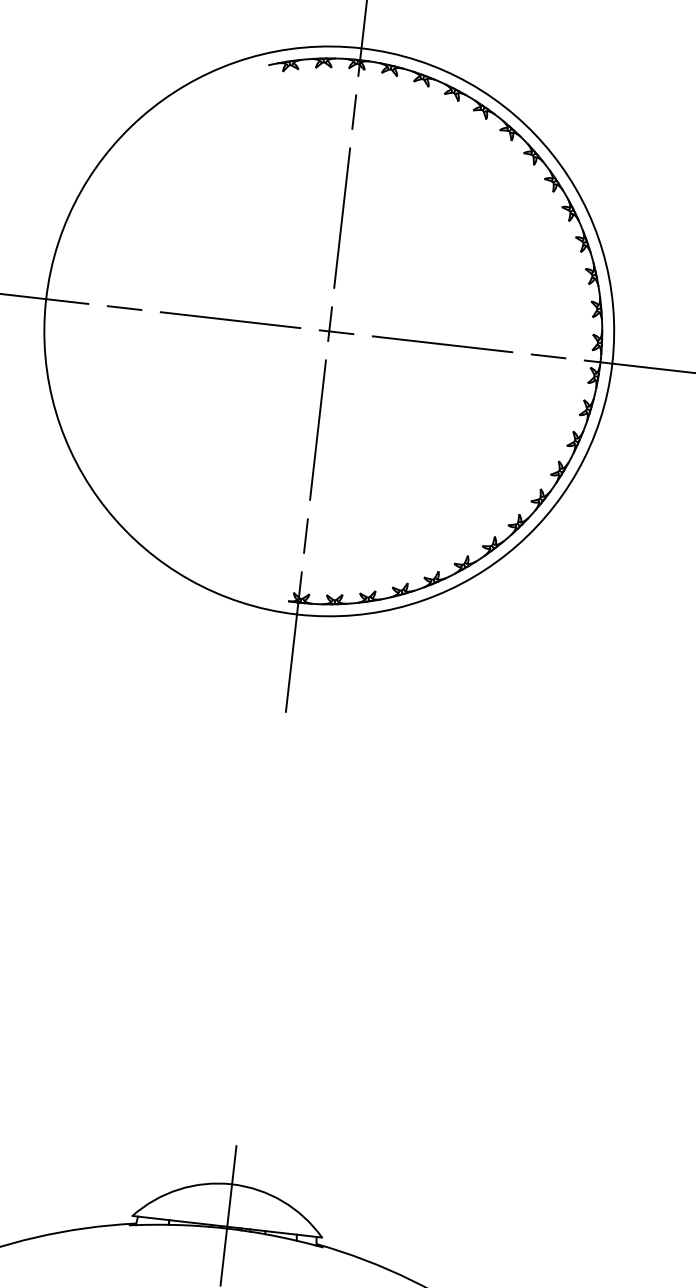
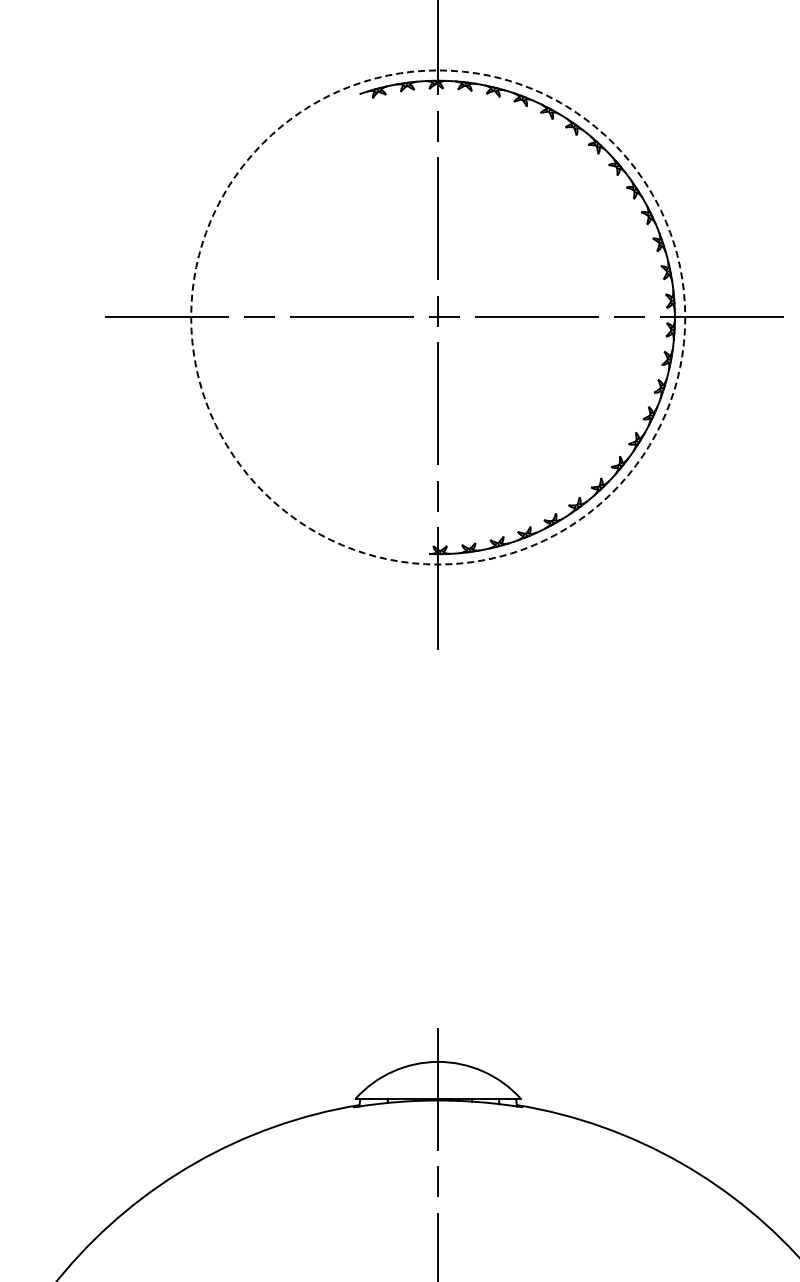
circle: (329, 331) -> (438, 317), solid -> dashed

